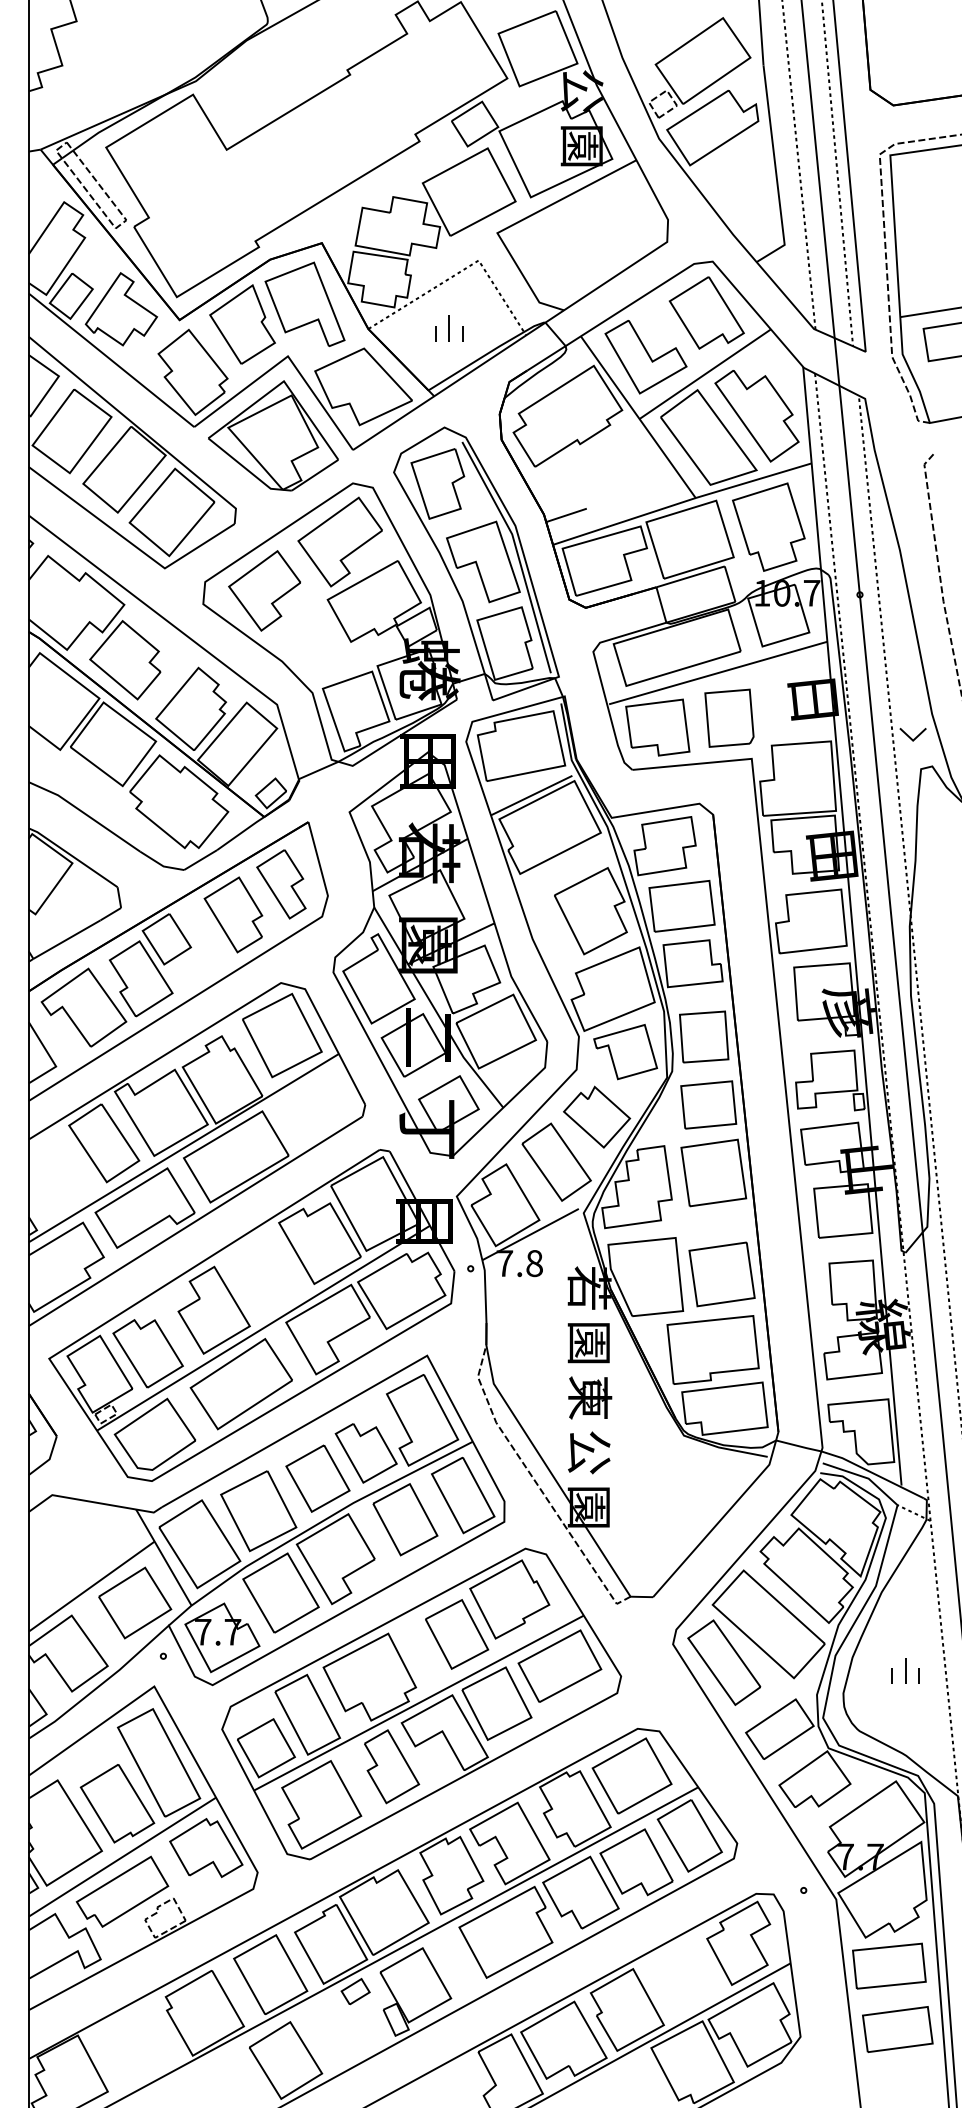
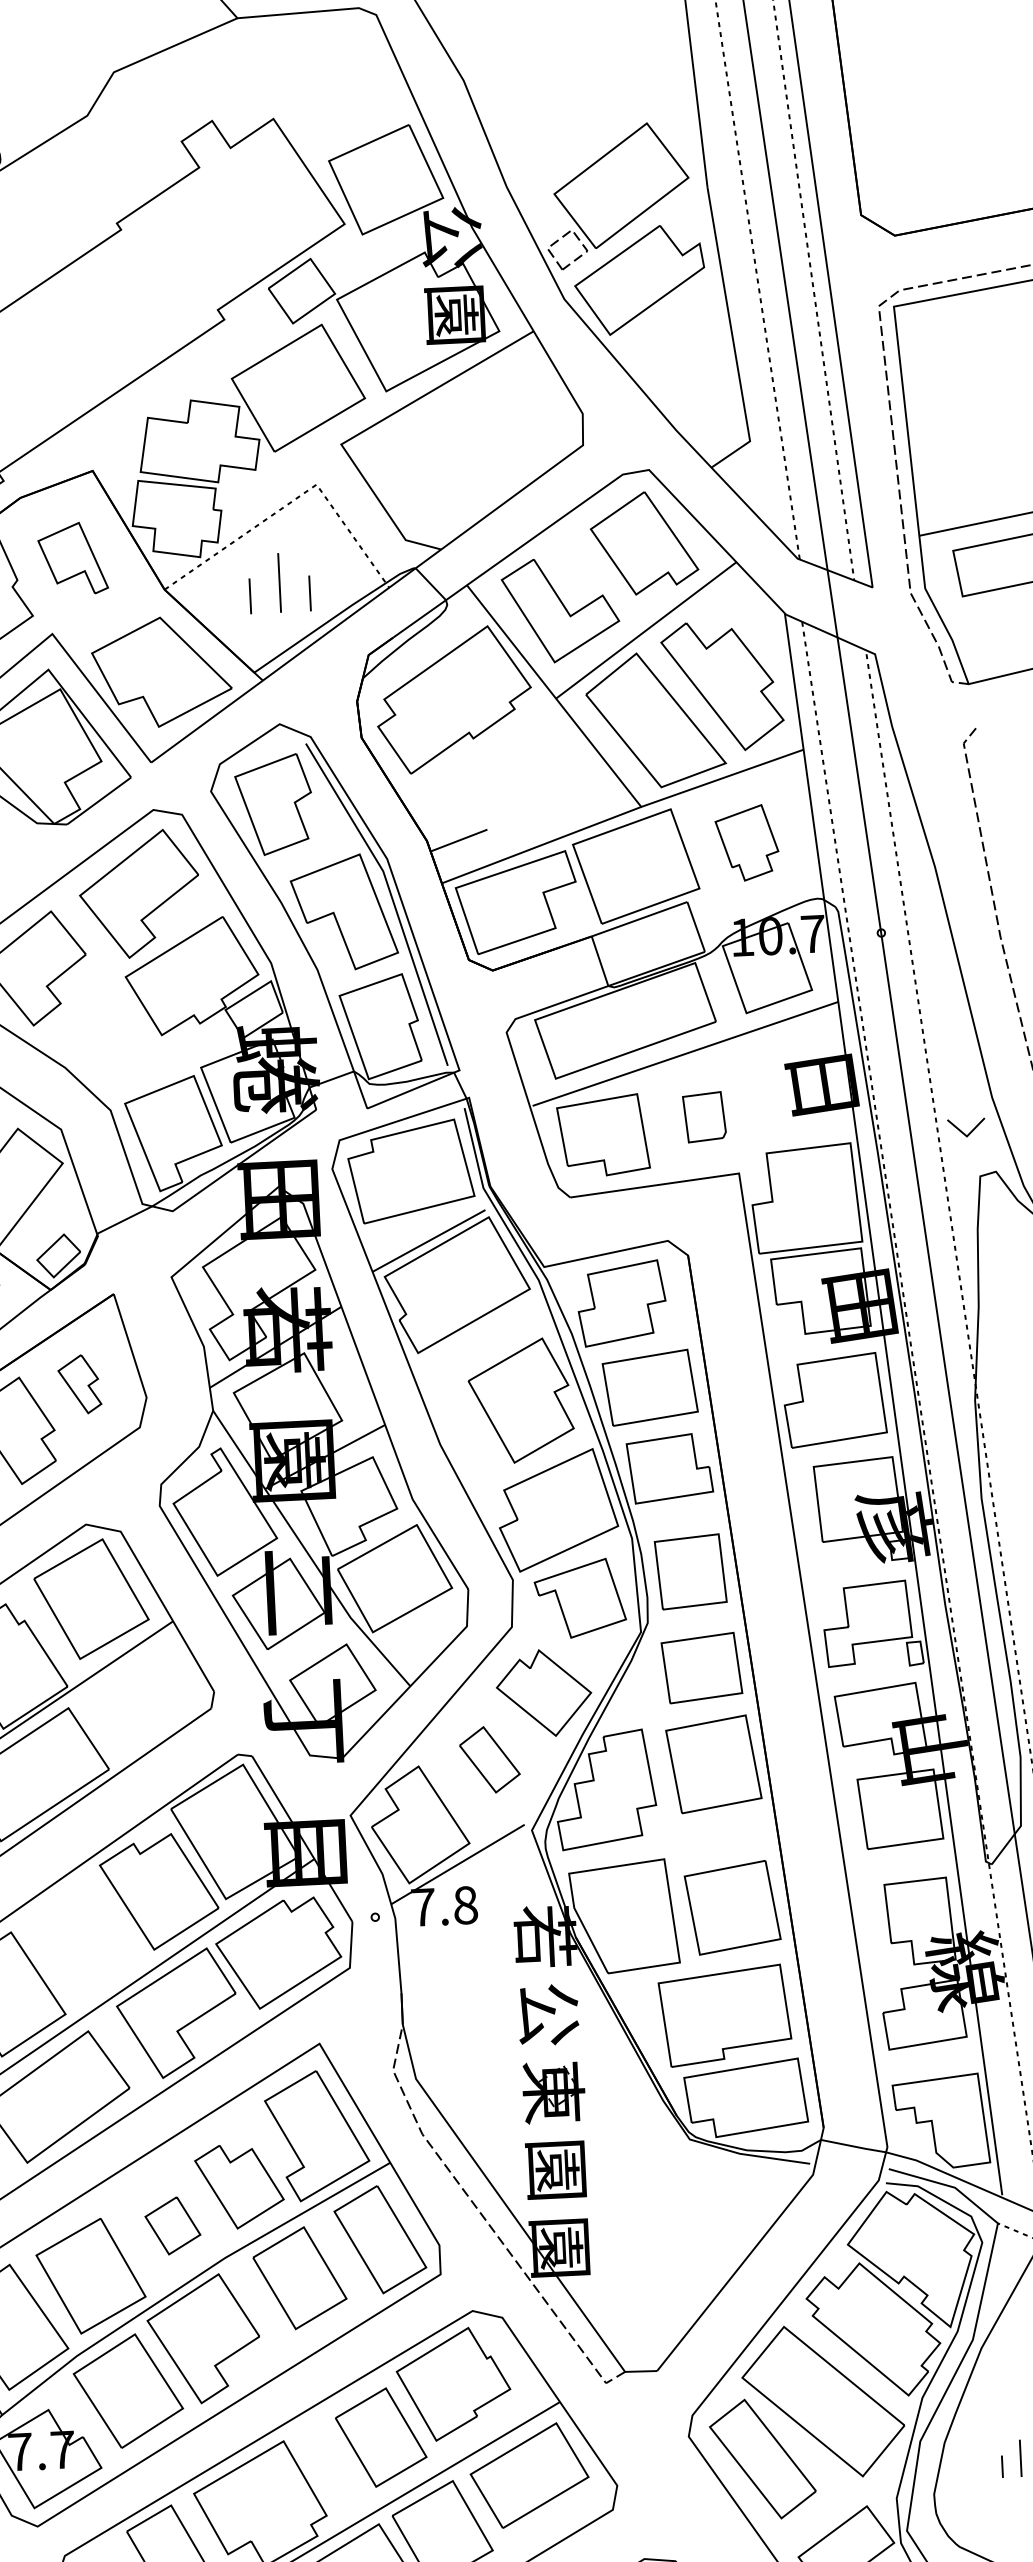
part: (304, 303) -> (72, 557), size x0.6
part: (449, 328) -> (279, 583), size x1.6
part: (768, 526) -> (746, 842), size x0.6
part: (729, 717) -> (704, 1116), size x0.6
part: (281, 884) -> (79, 1384), size x0.6
part: (556, 1161) -> (489, 1758), size x0.6
text: (588, 1343) -> (547, 2015), 園 -> 公
text: (589, 1452) -> (556, 2169), 公 -> 園
part: (317, 1478) -> (172, 2225), size x0.6

